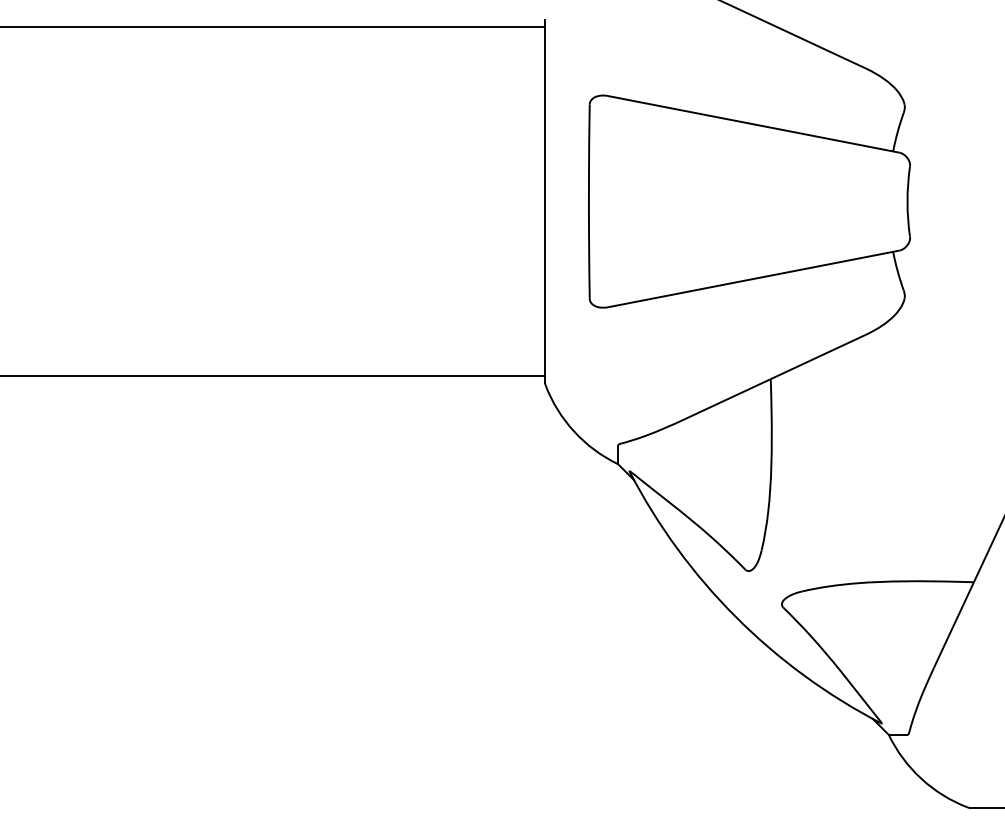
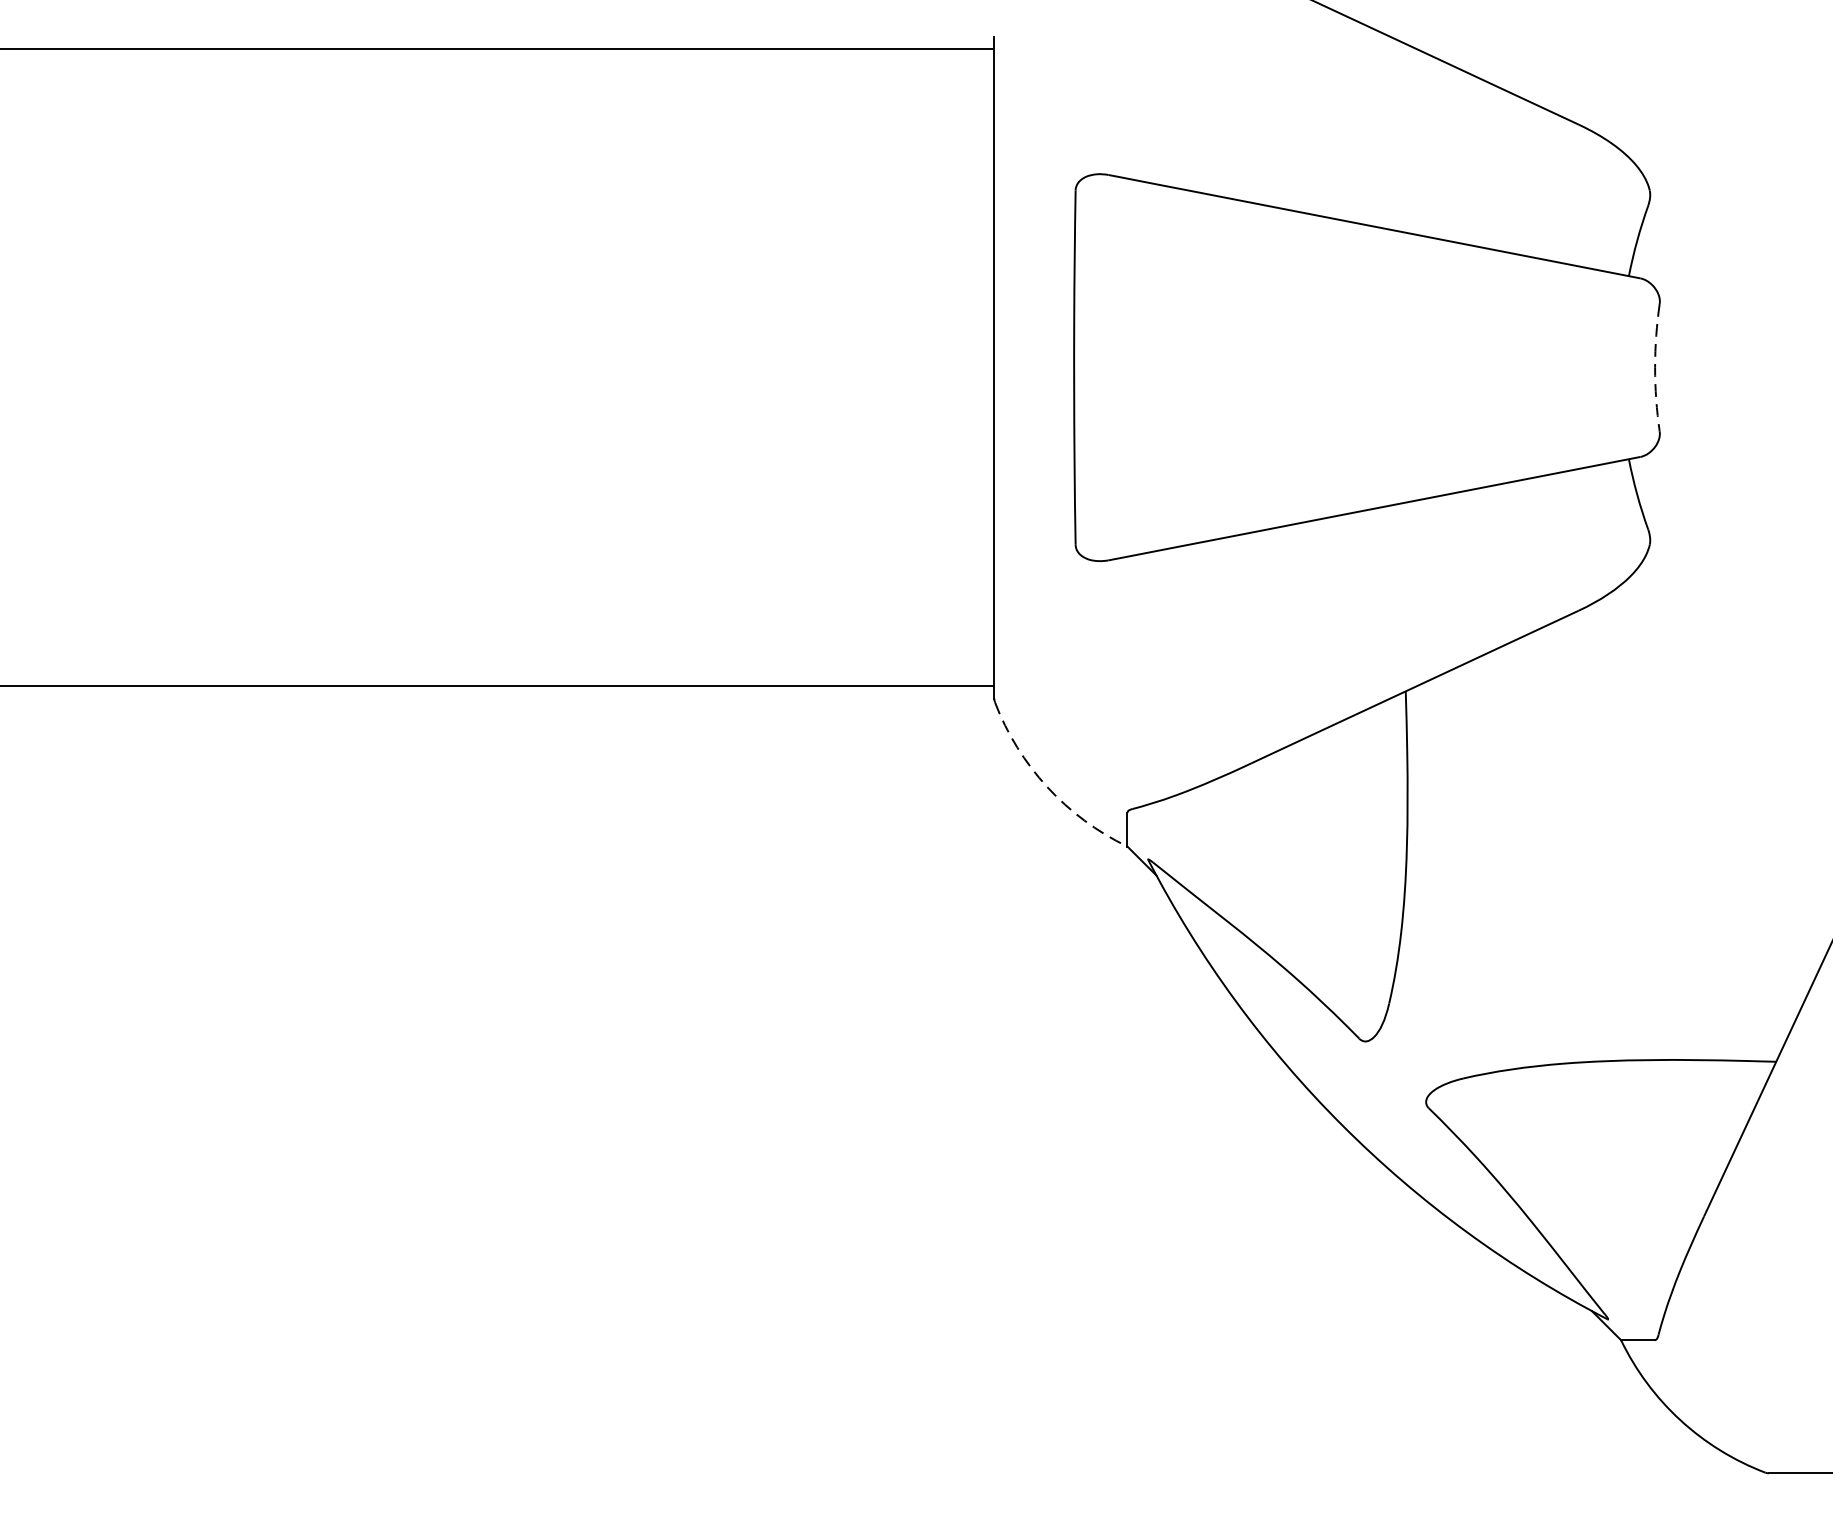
arc: (907, 201) -> (1655, 367), solid -> dashed
arc: (574, 431) -> (1047, 786), solid -> dashed

